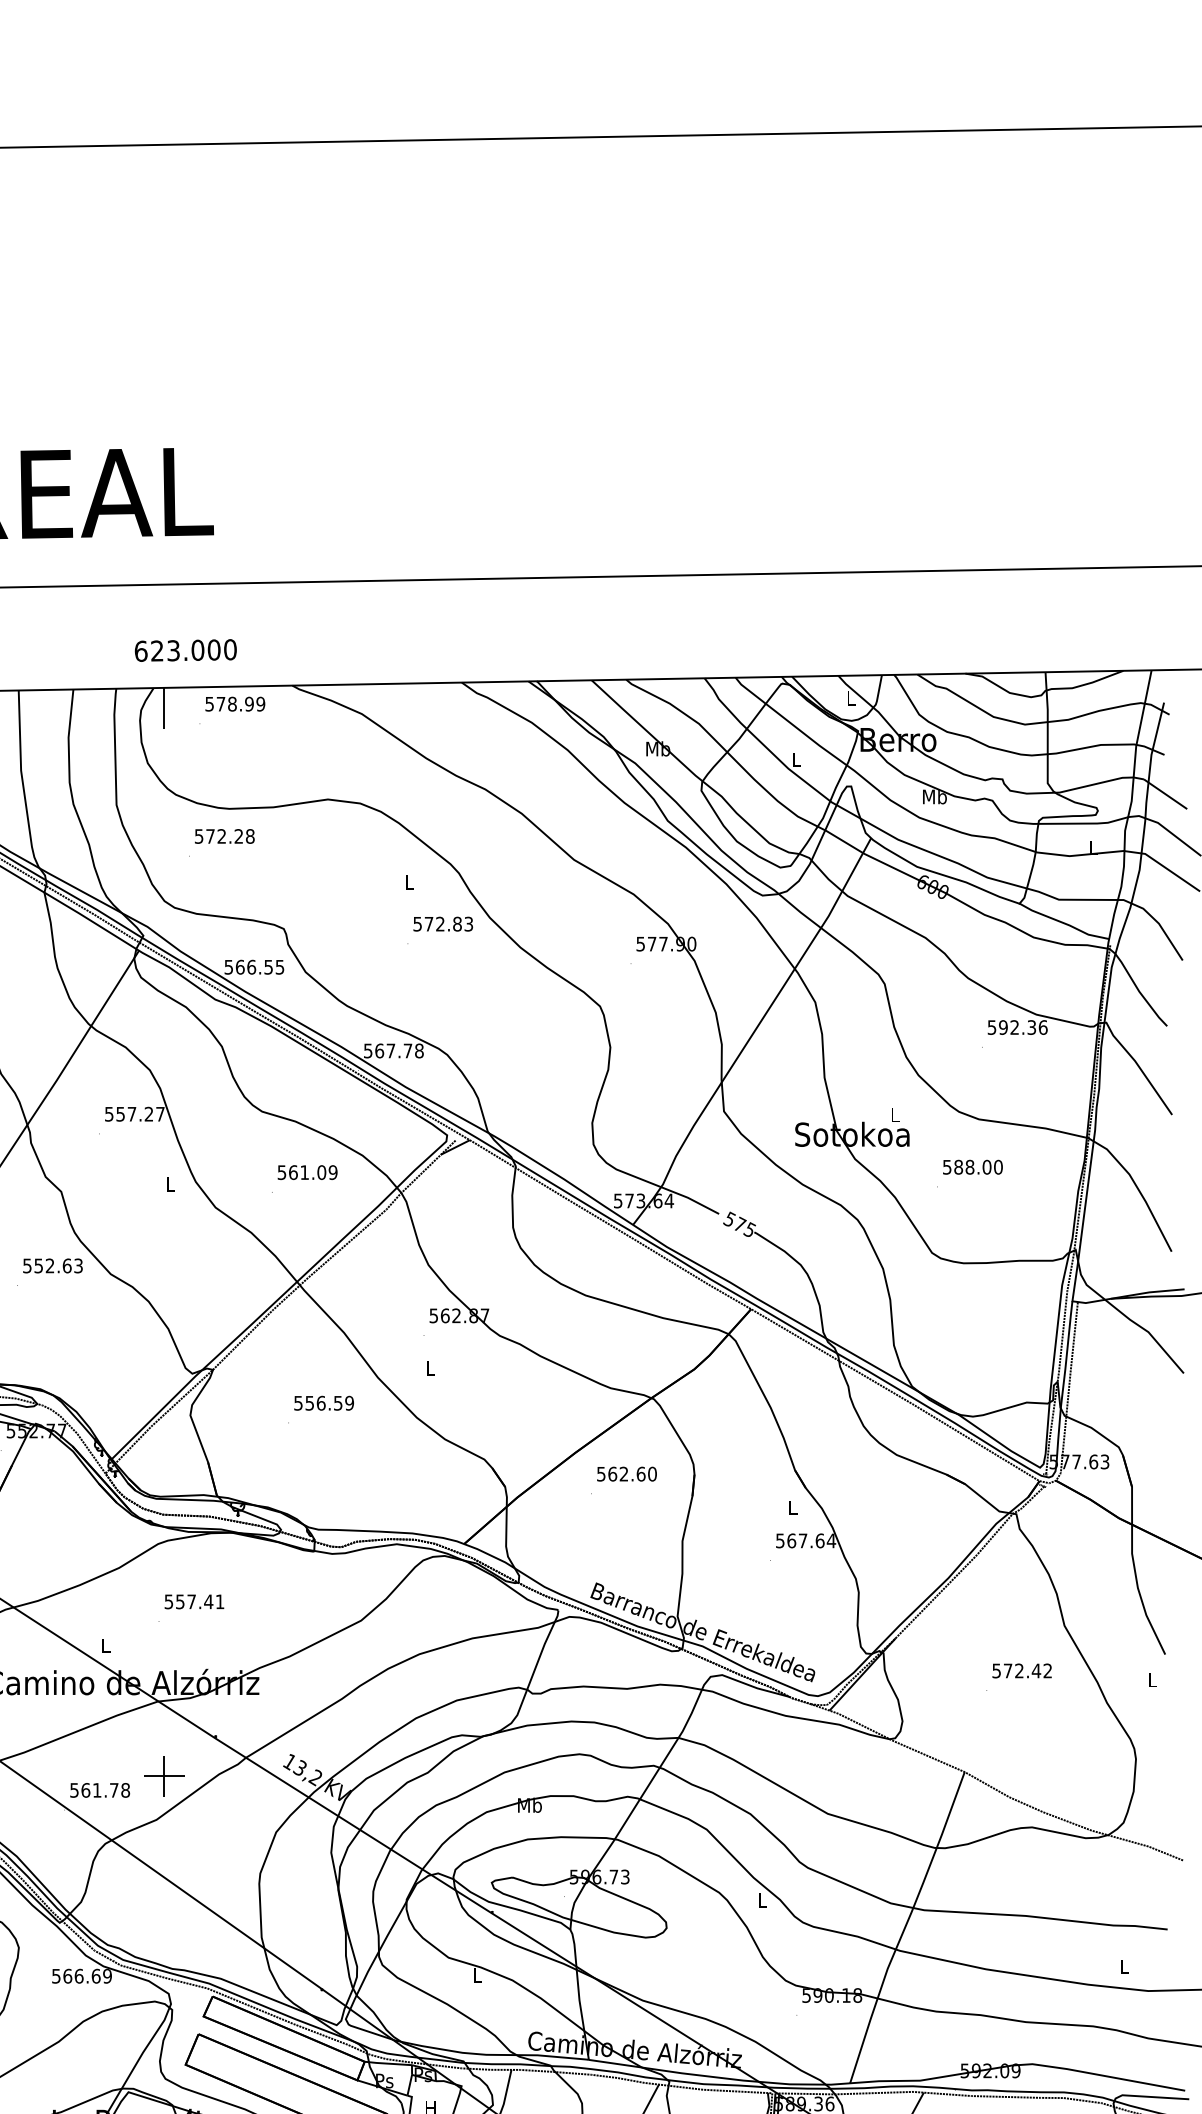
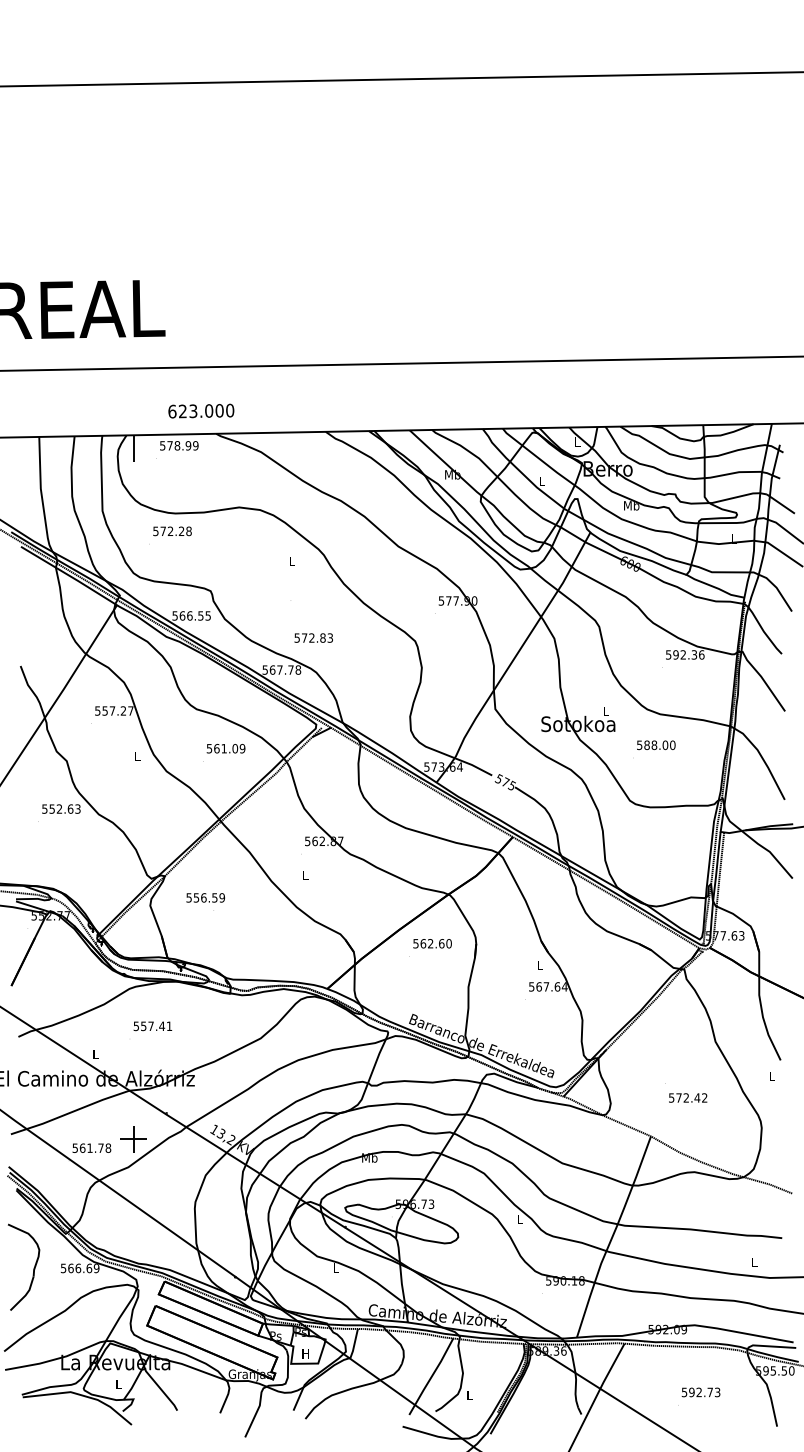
text: (186, 649) -> (201, 410), moved
text: (442, 923) -> (313, 637), moved
text: (323, 1402) -> (205, 897), moved
text: (1022, 1670) -> (688, 1097), moved

